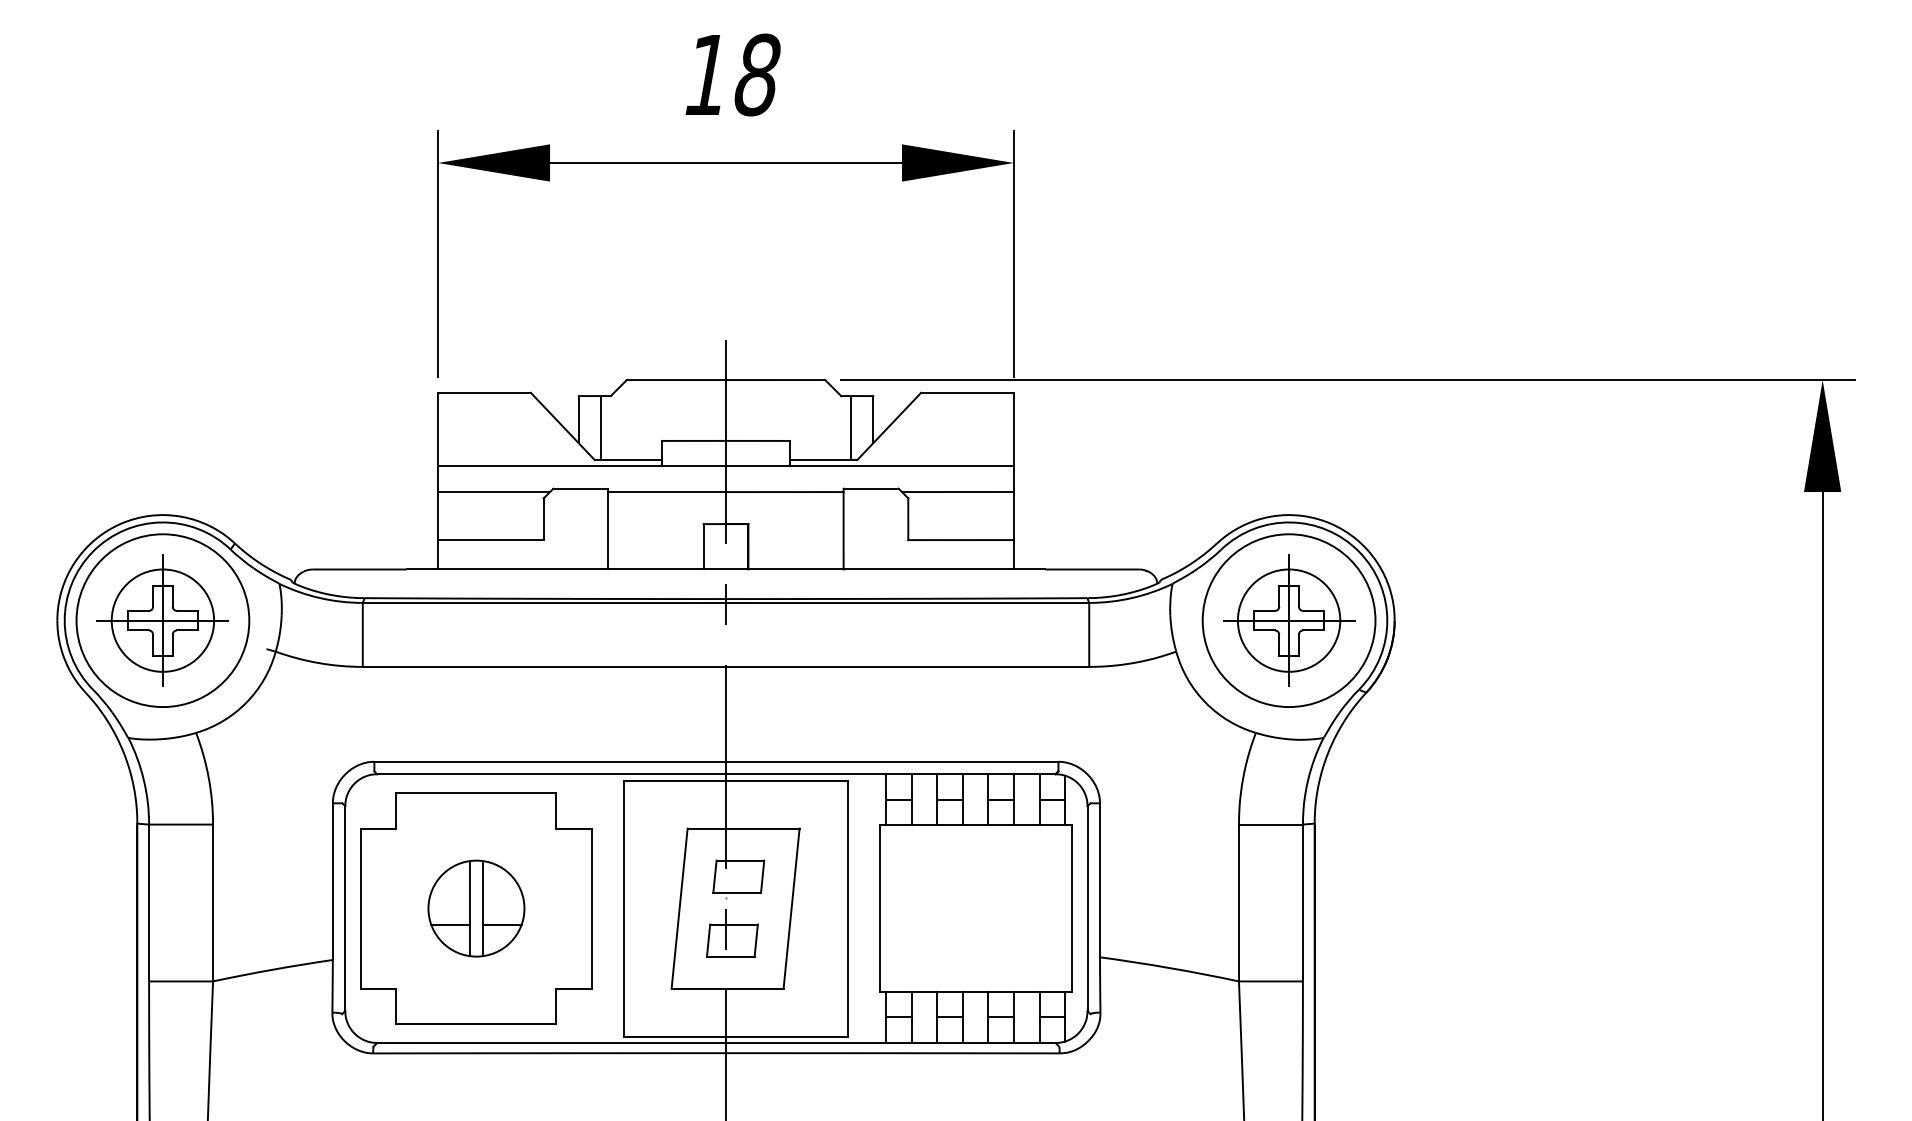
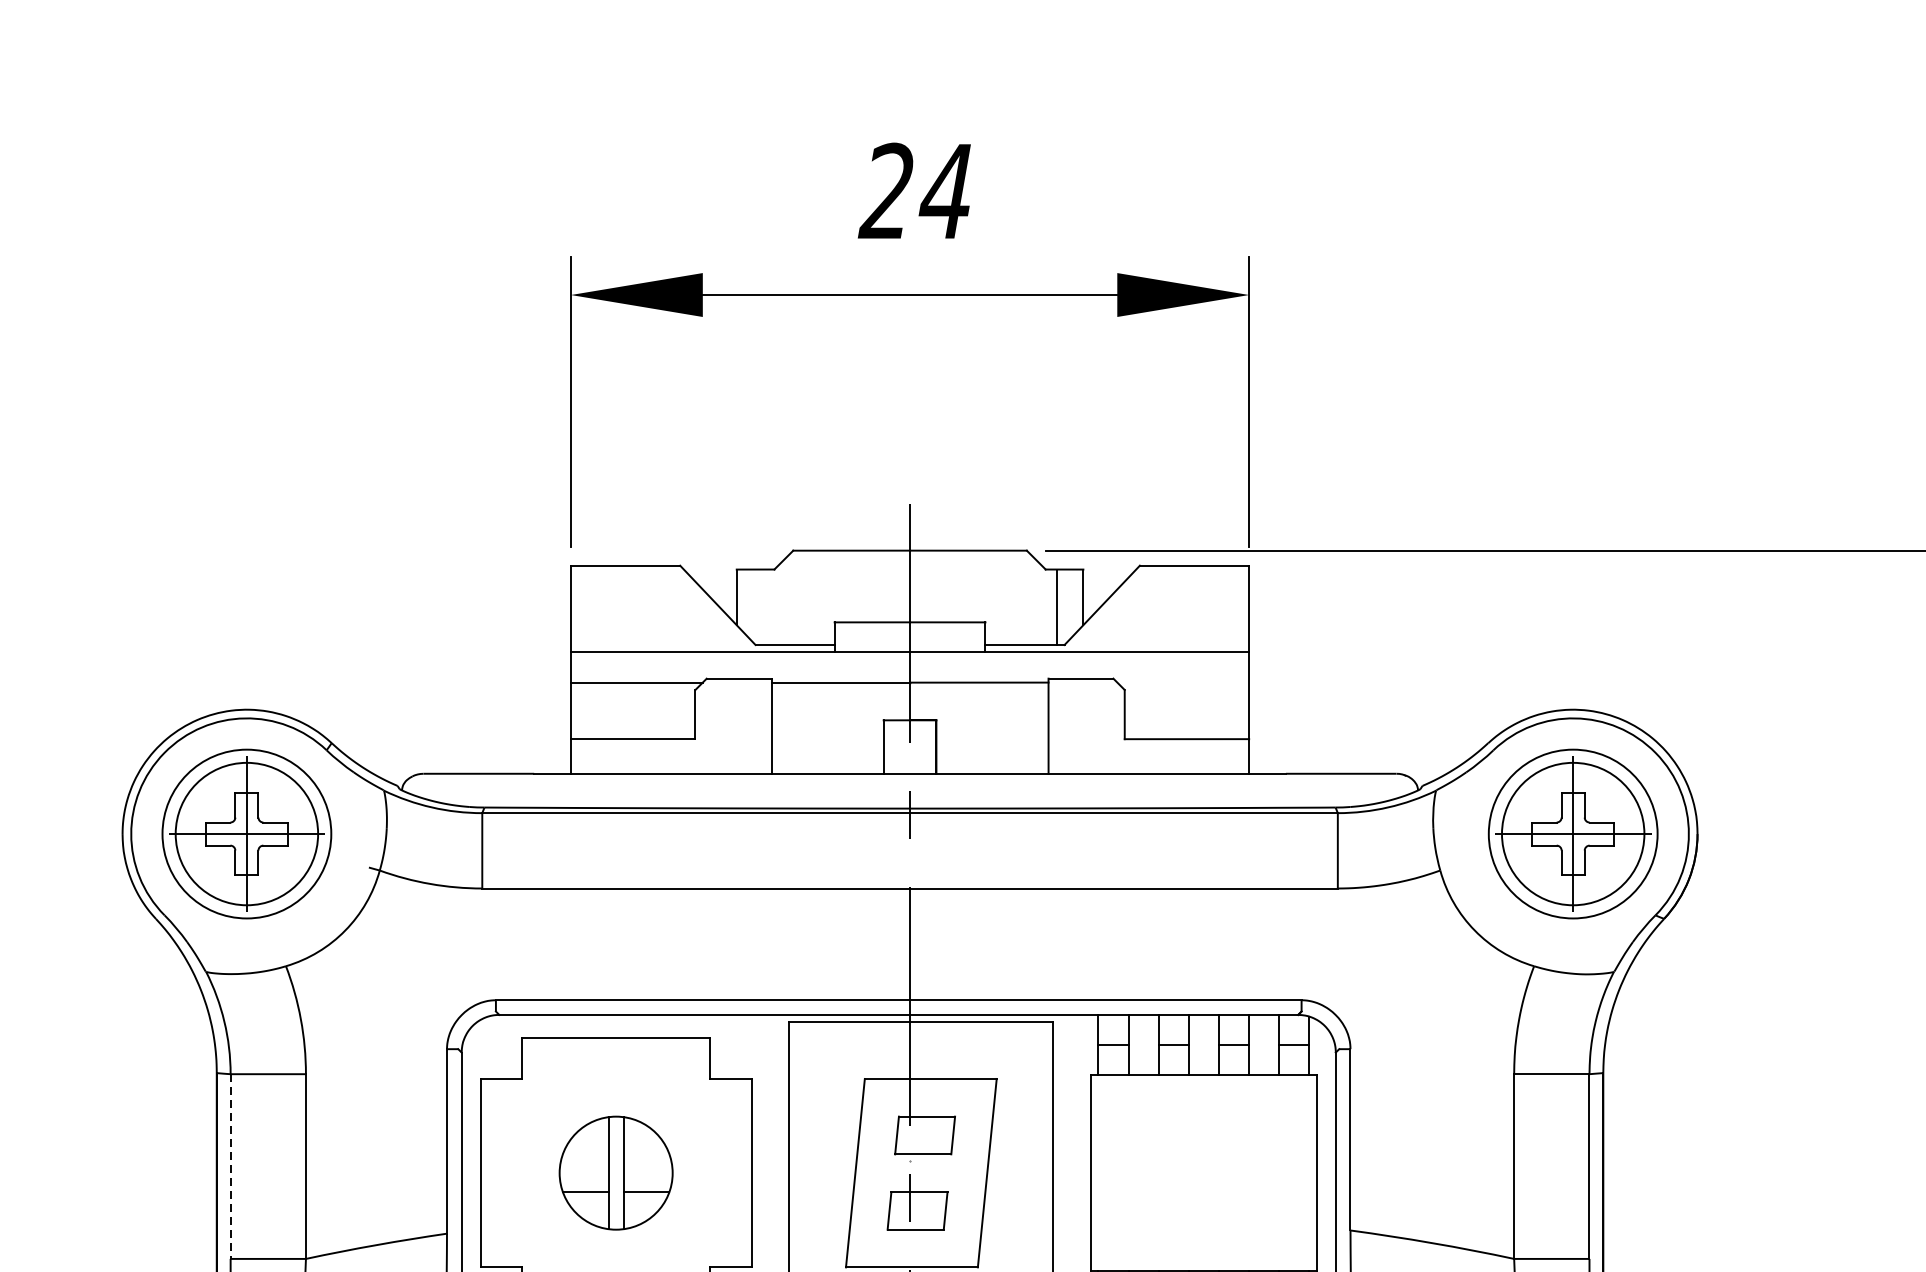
text: (730, 74) -> (915, 190), 18 -> 24
line: (601, 428) -> (763, 607), removed
line: (957, 492) -> (1182, 683), removed
circle: (162, 620) -> (246, 833), size x0.7
circle: (162, 620) -> (246, 833), size x1.4
circle: (1288, 620) -> (1572, 833), size x0.7
circle: (1288, 620) -> (1572, 833), size x1.4
line: (149, 903) -> (231, 1167), solid -> dashed

